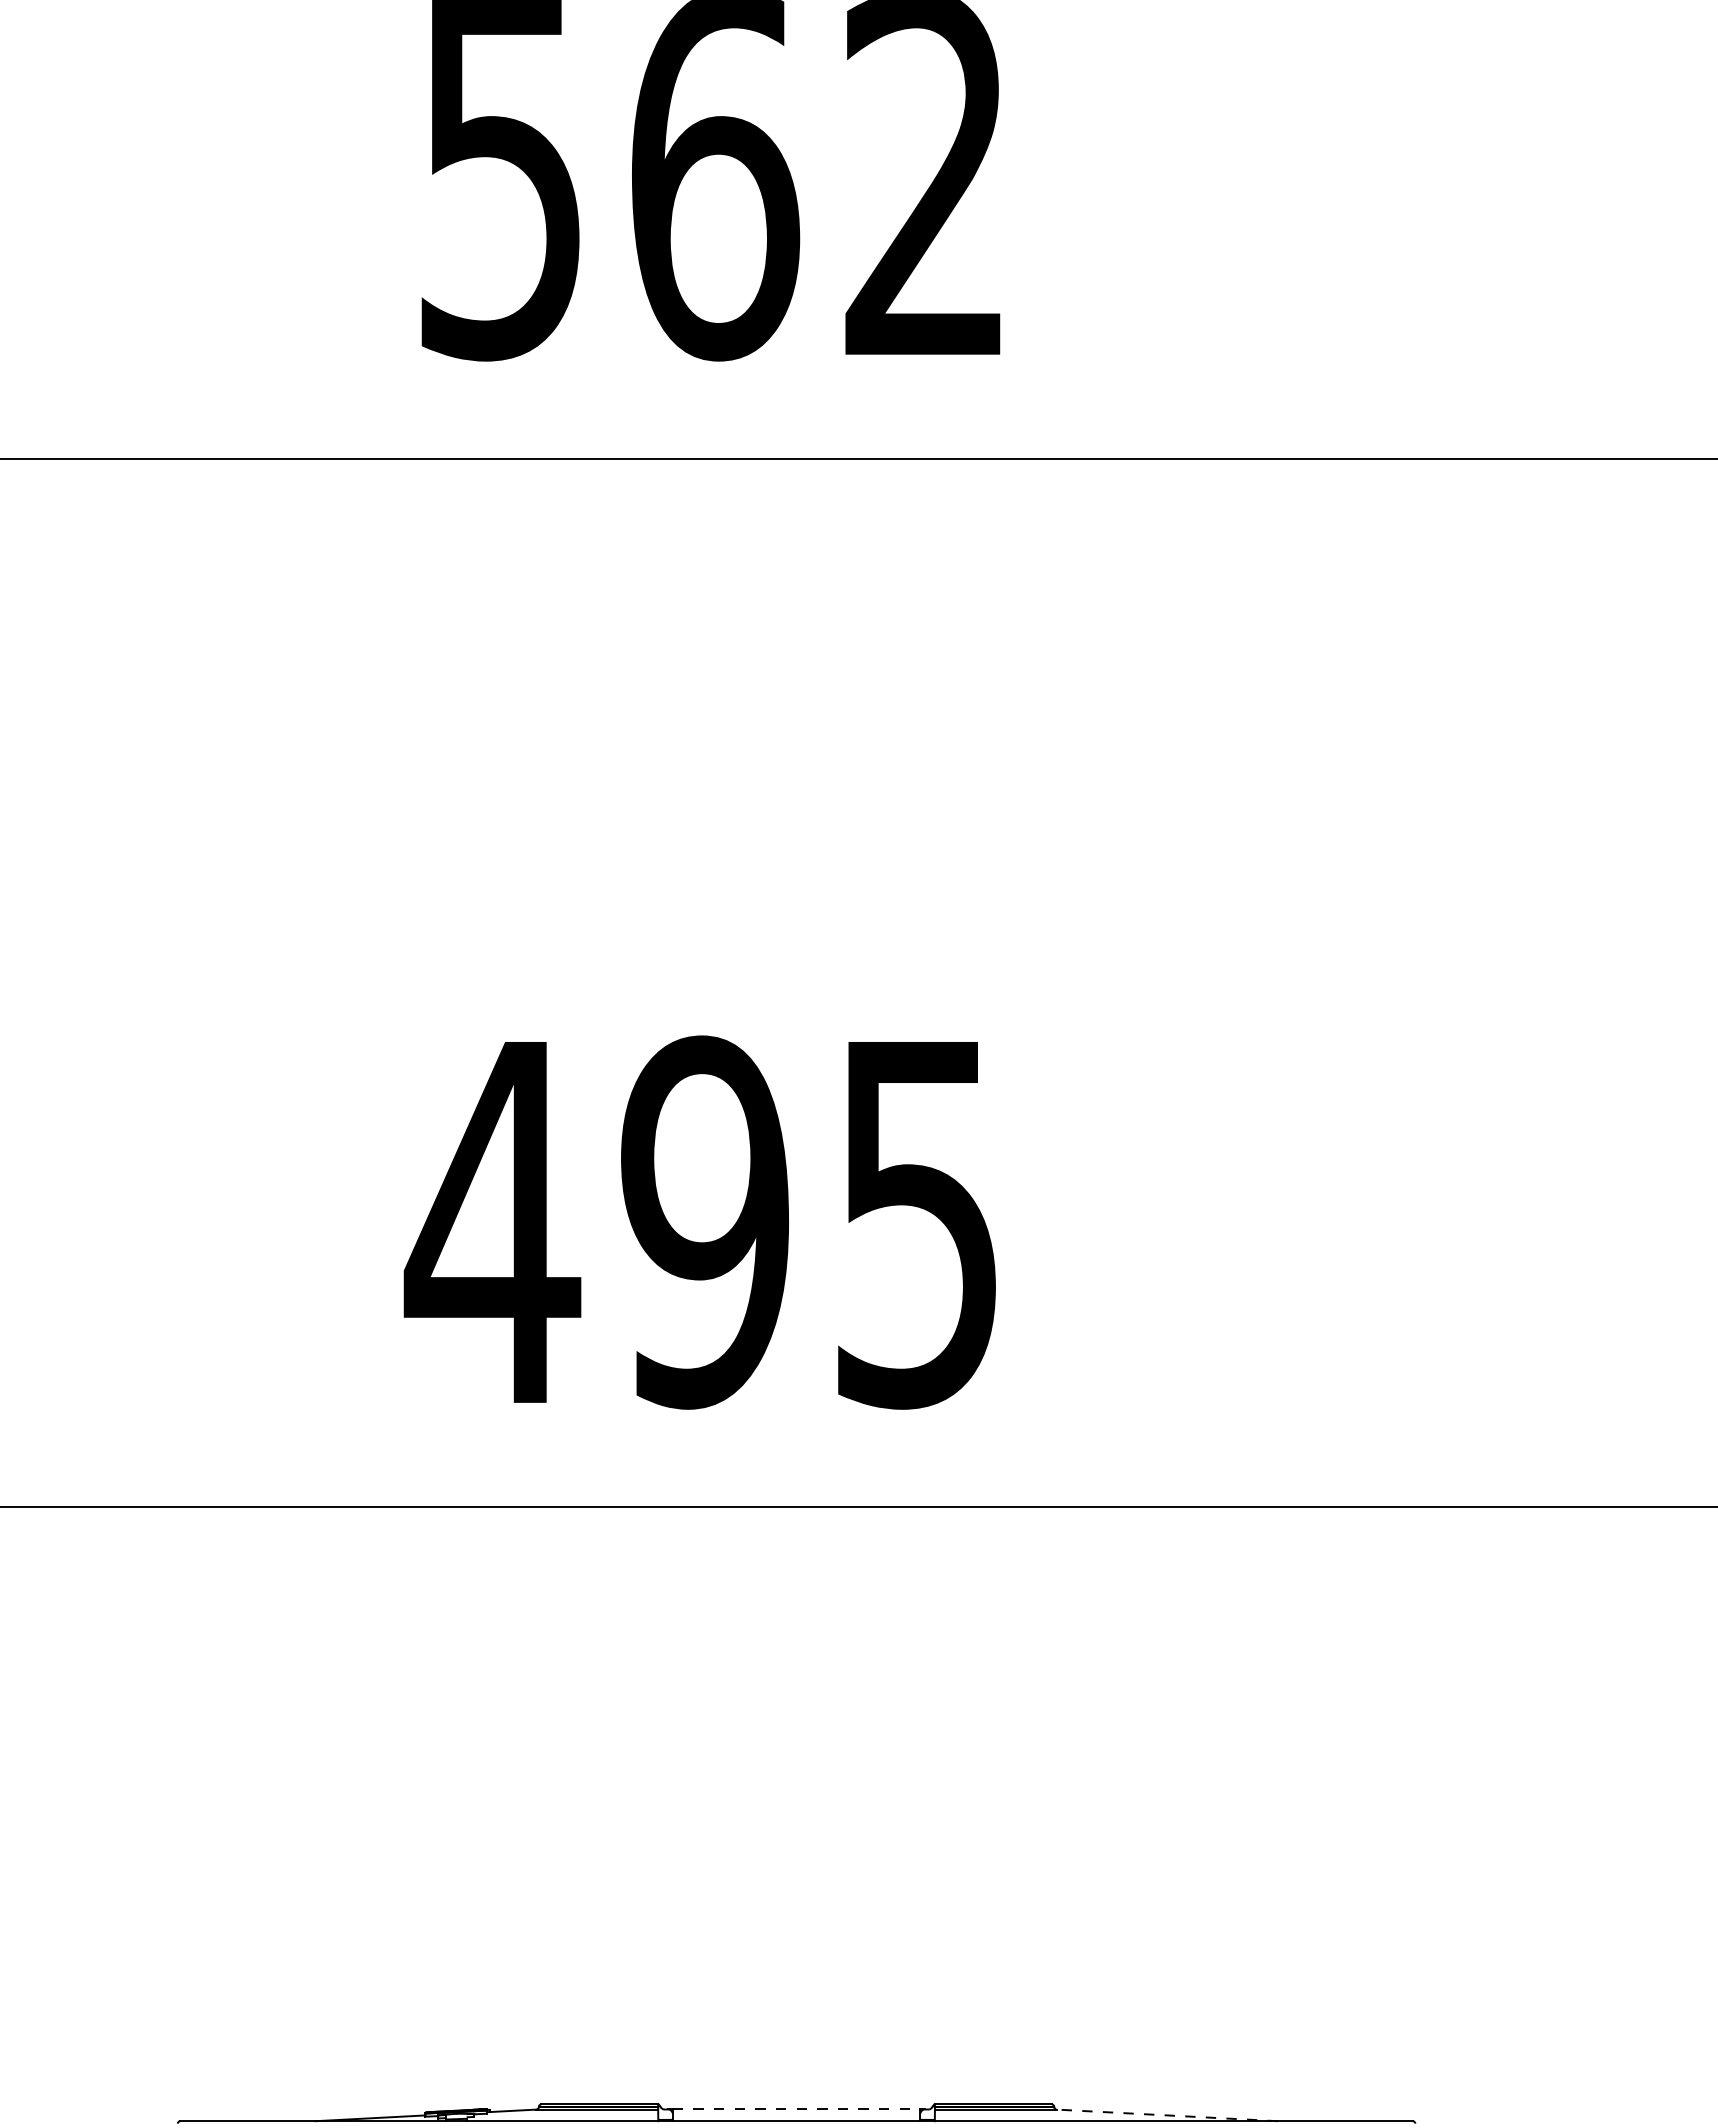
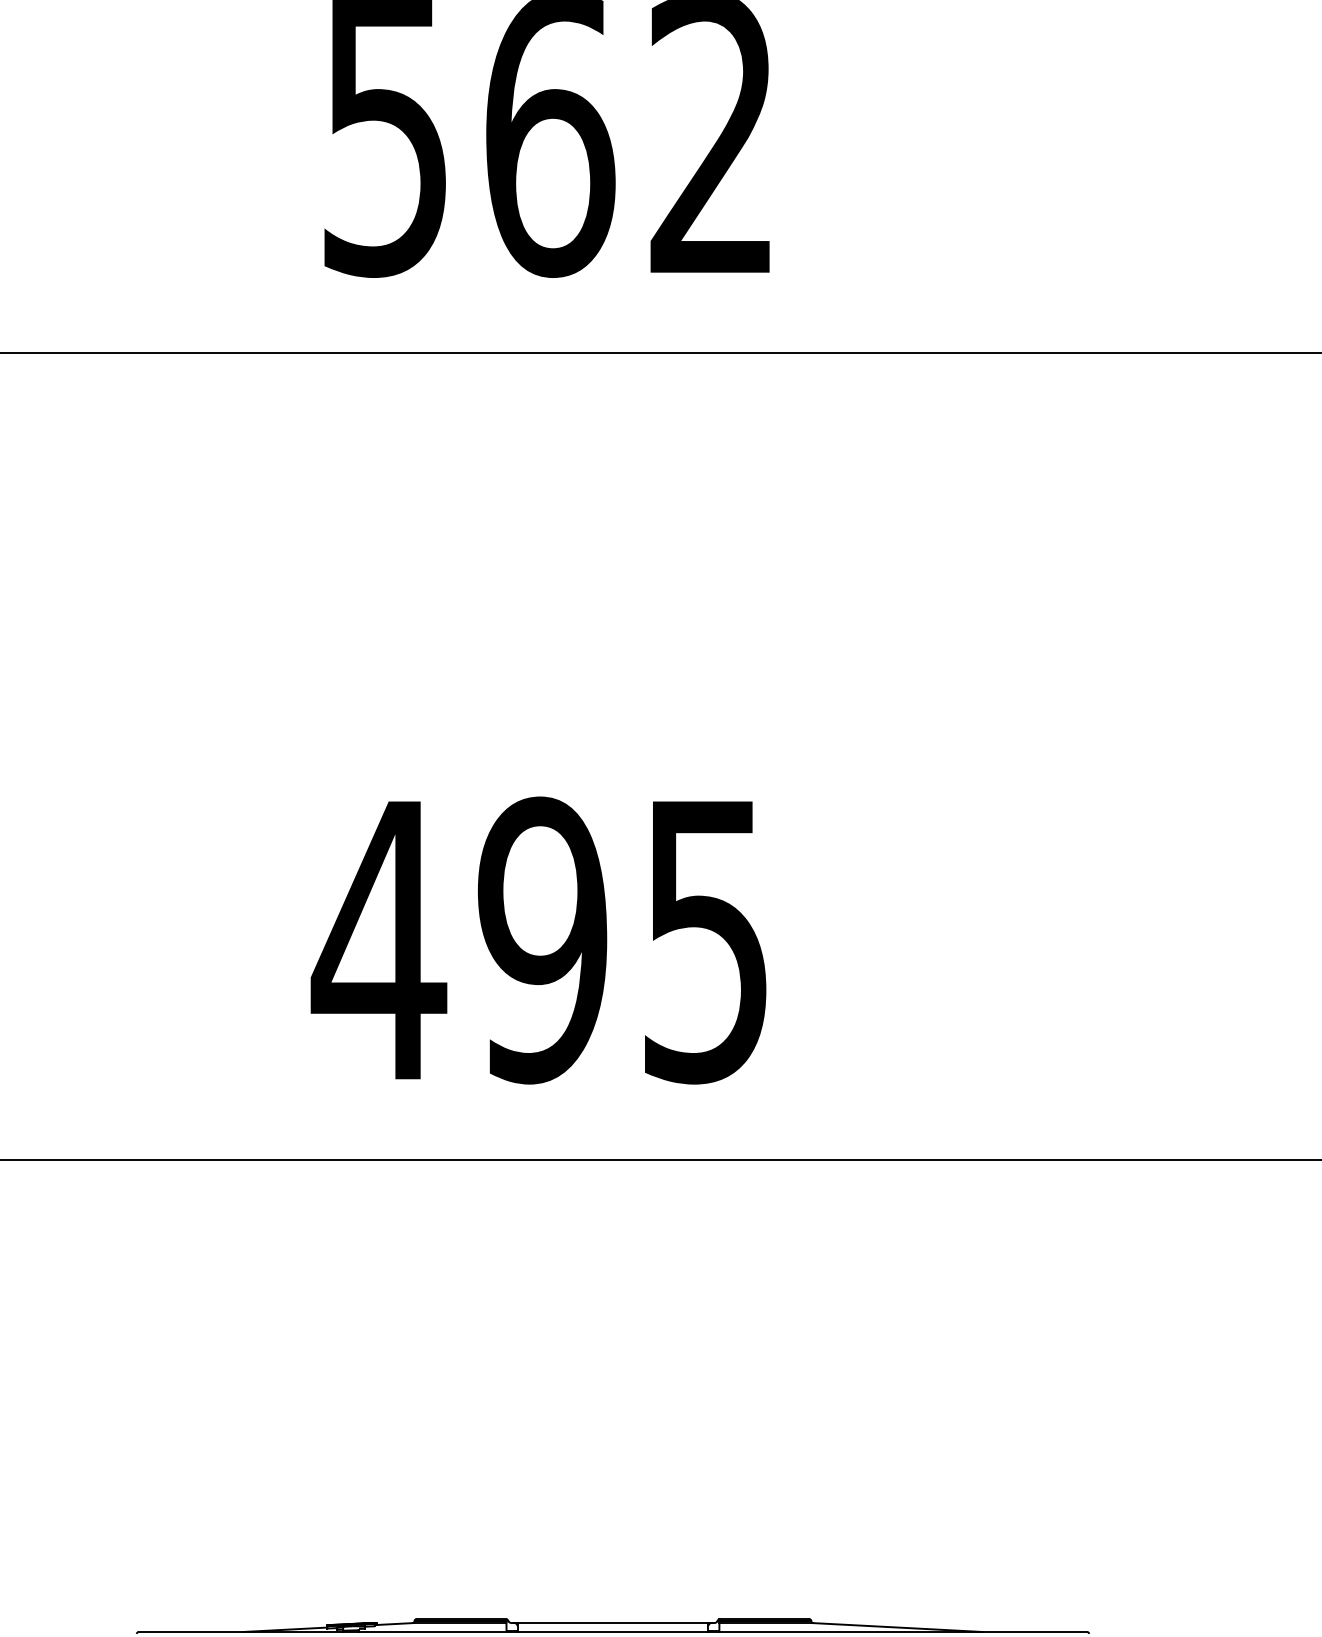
line: (796, 2108) -> (612, 1622), dashed -> solid
line: (1167, 2115) -> (898, 1627), dashed -> solid

